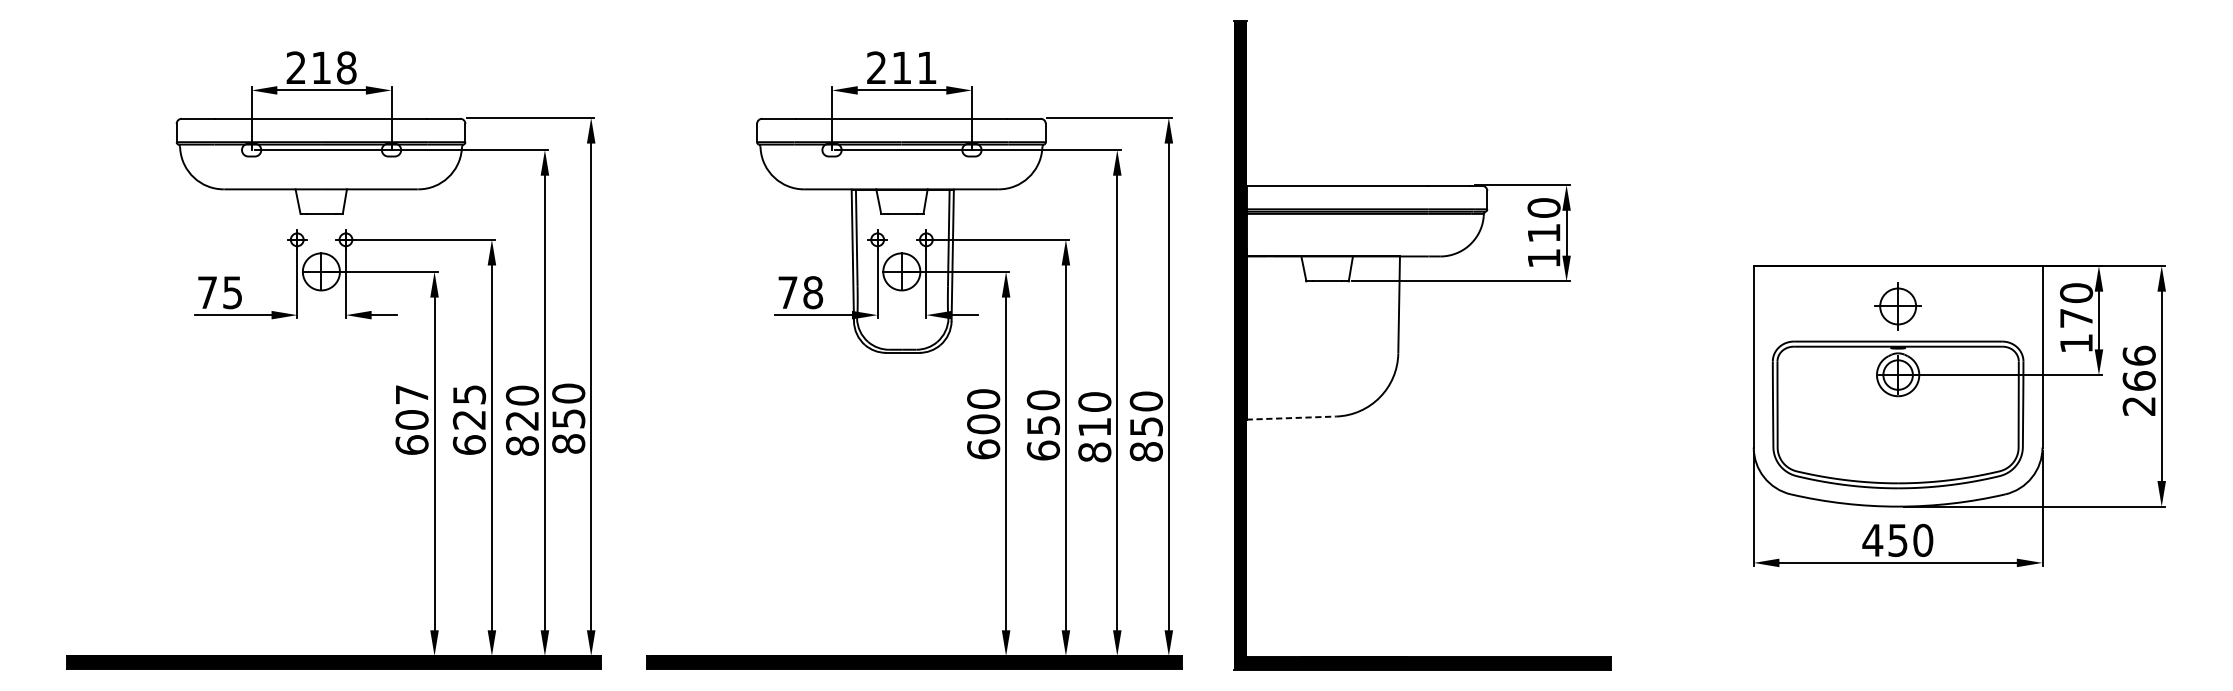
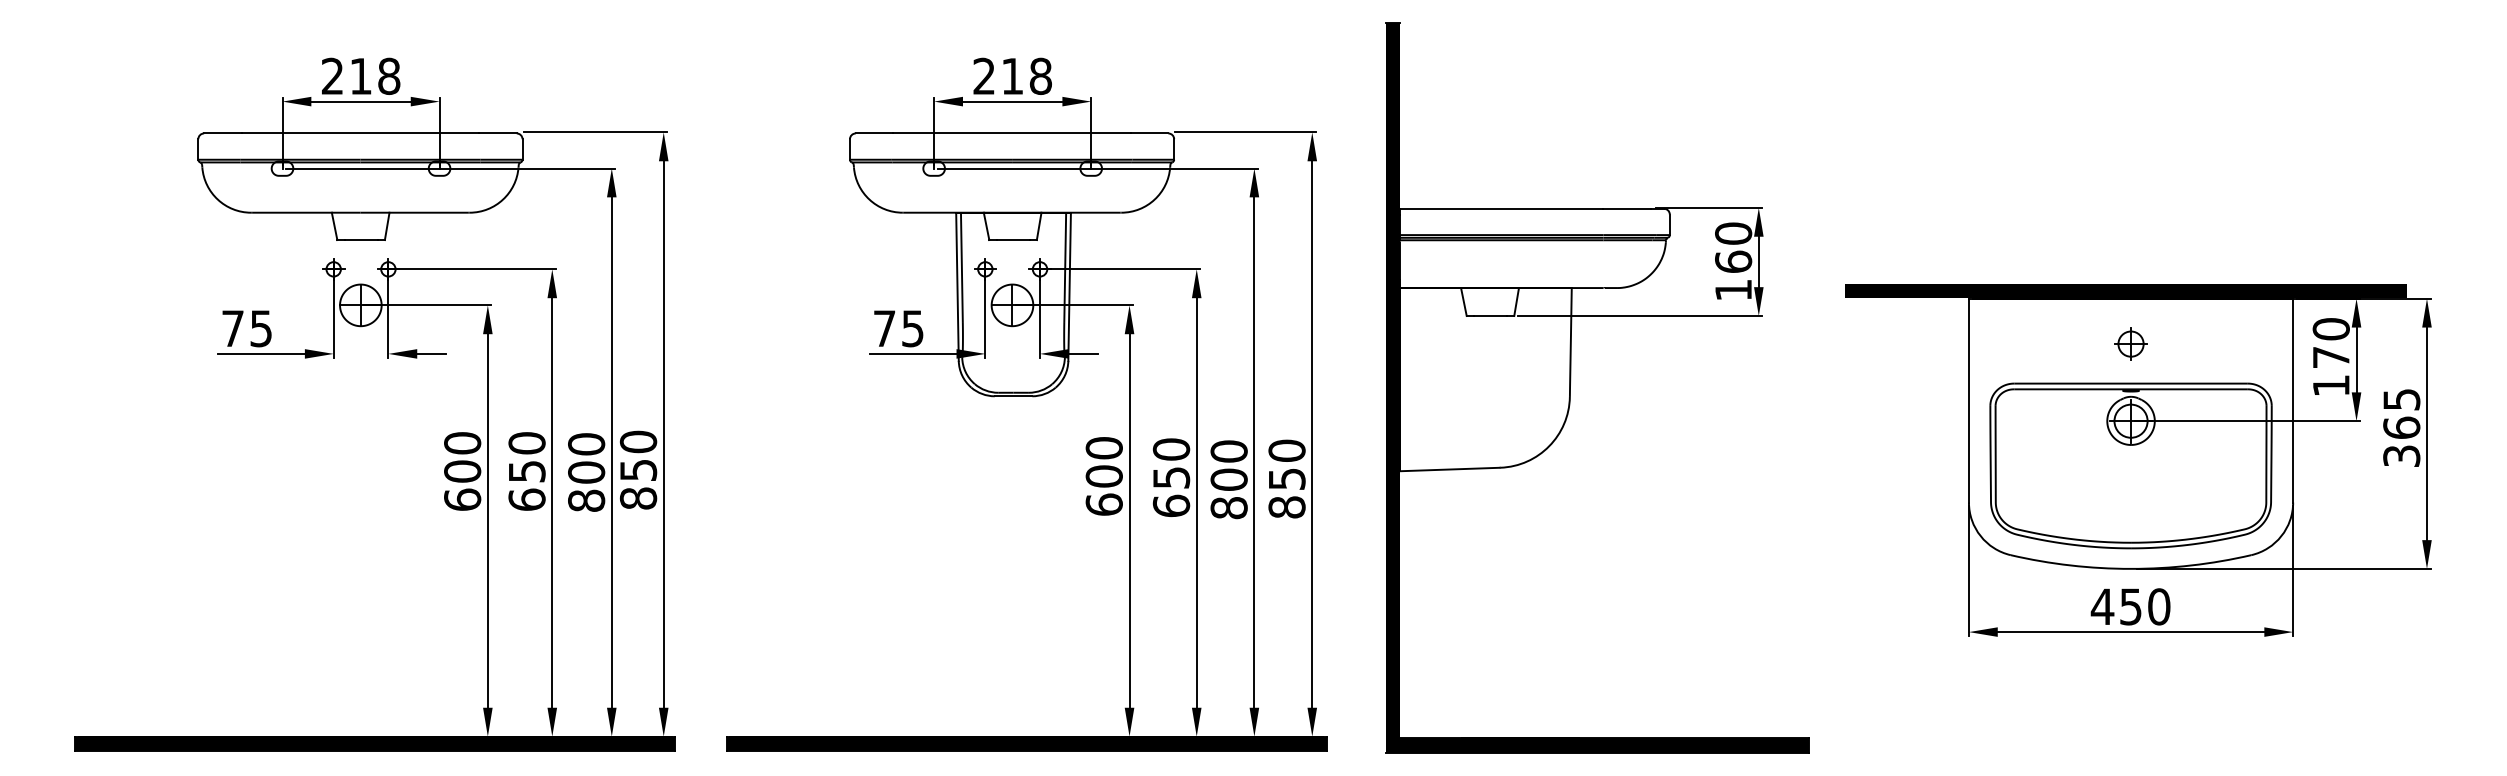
text: (926, 67) -> (1040, 75), 211 -> 218
text: (1544, 232) -> (1733, 261), 110 -> 160
fill: (1893, 258) -> (2125, 290), added
text: (813, 292) -> (913, 328), 78 -> 75
part: (1897, 305) -> (2130, 343), size x0.62
text: (2139, 380) -> (2401, 427), 266 -> 365
text: (411, 394) -> (462, 443), 607 -> 600
text: (468, 407) -> (526, 457), 625 -> 650
line: (1291, 418) -> (1450, 469), dashed -> solid
text: (522, 420) -> (586, 472), 820 -> 800
text: (1094, 426) -> (1228, 479), 810 -> 800

